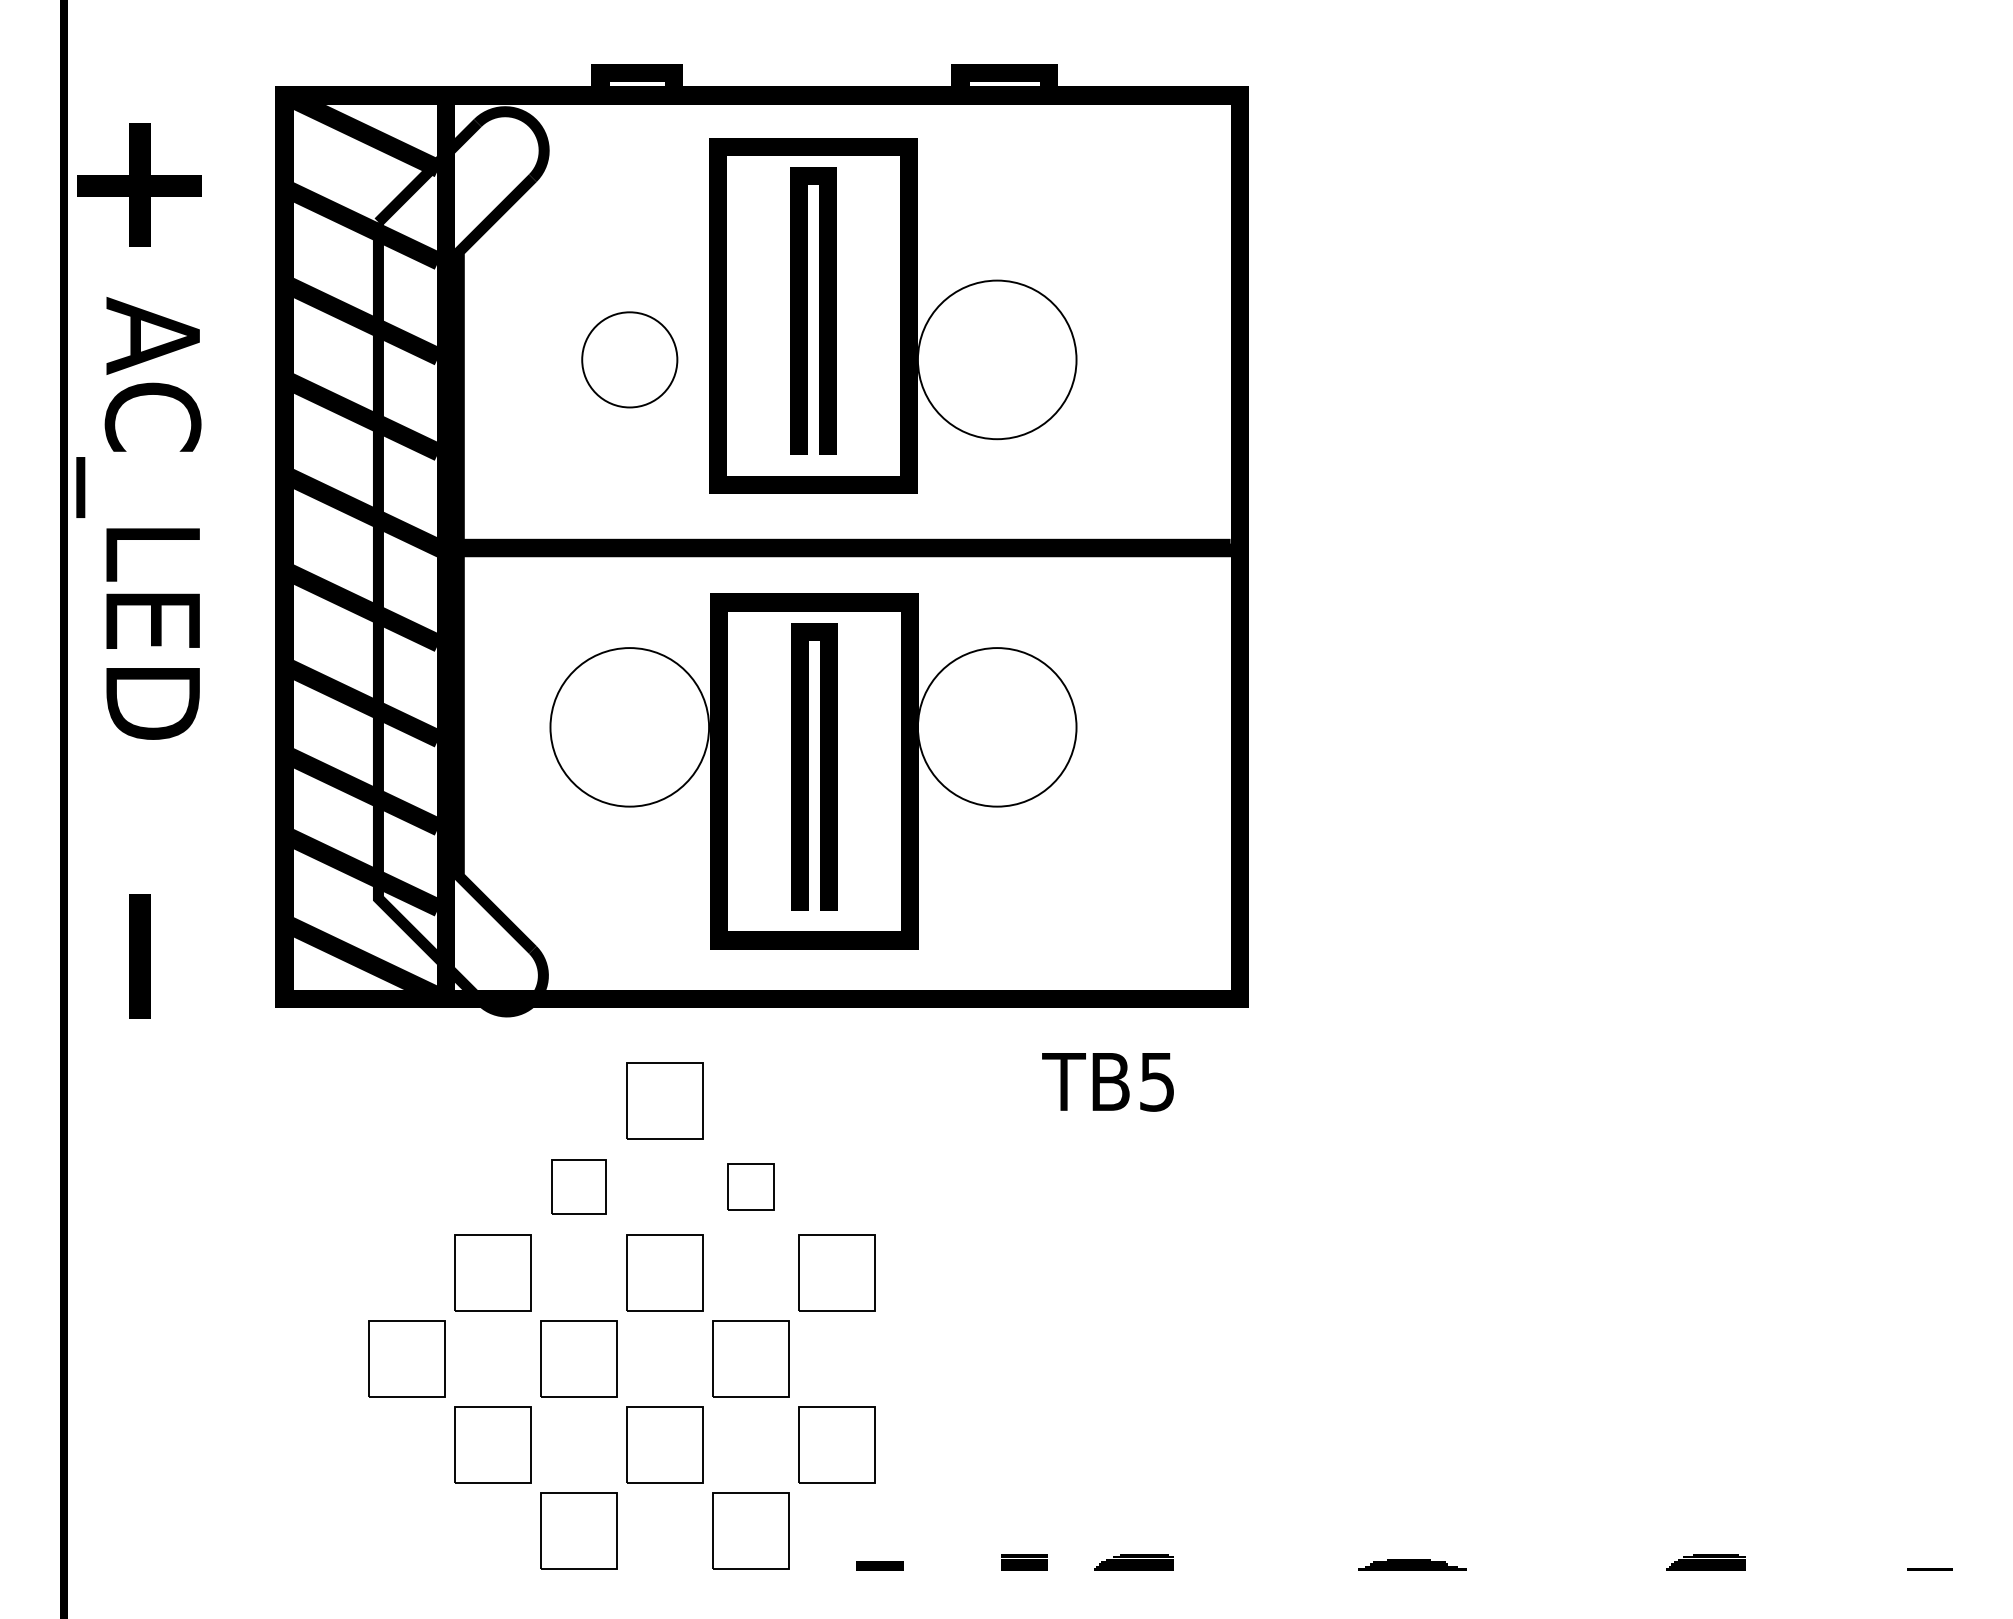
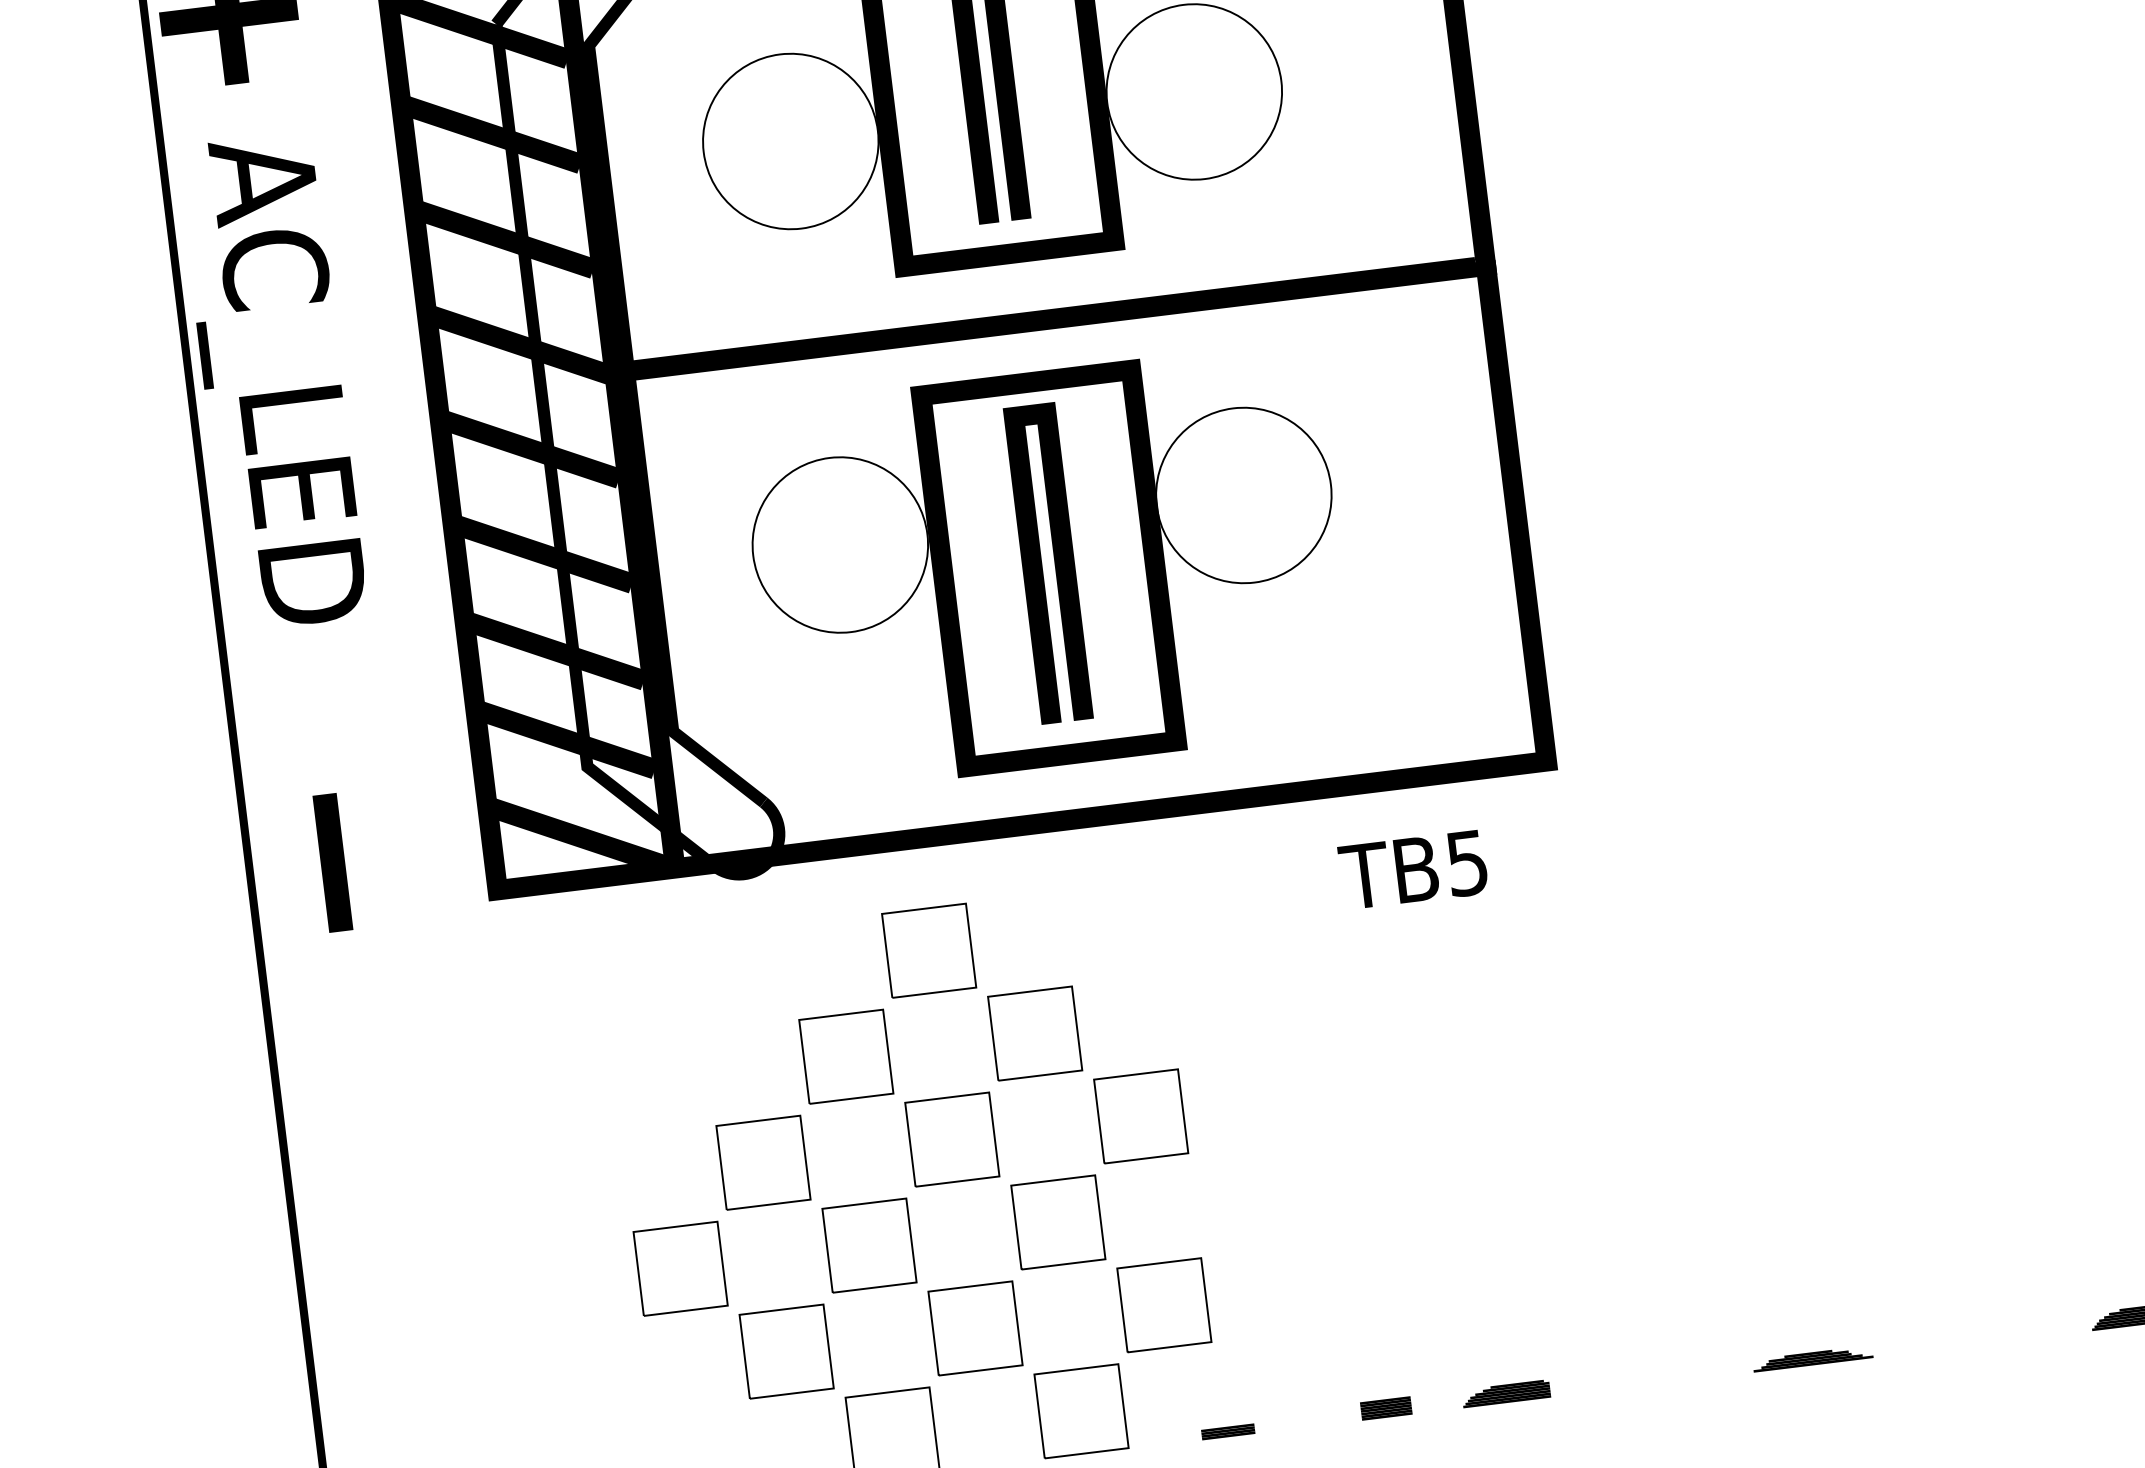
circle: (629, 359) -> (790, 141), size x1.67
part: (578, 1186) -> (845, 1056), size x1.43
part: (750, 1186) -> (1034, 1032), size x1.67

